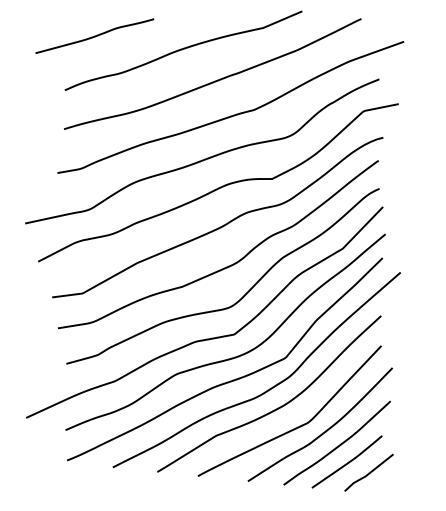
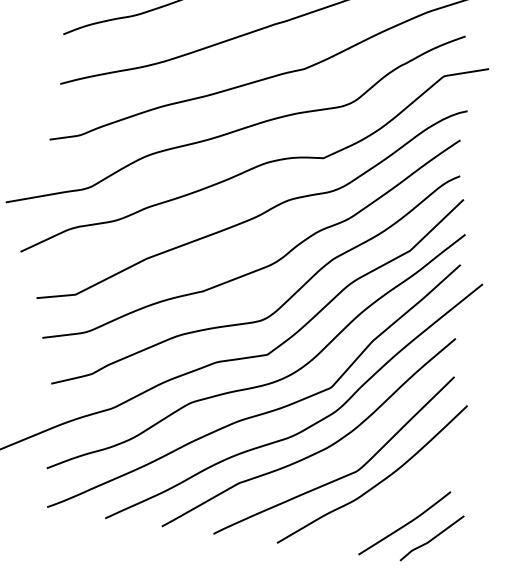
curve: (339, 444) -> (395, 500), removed

